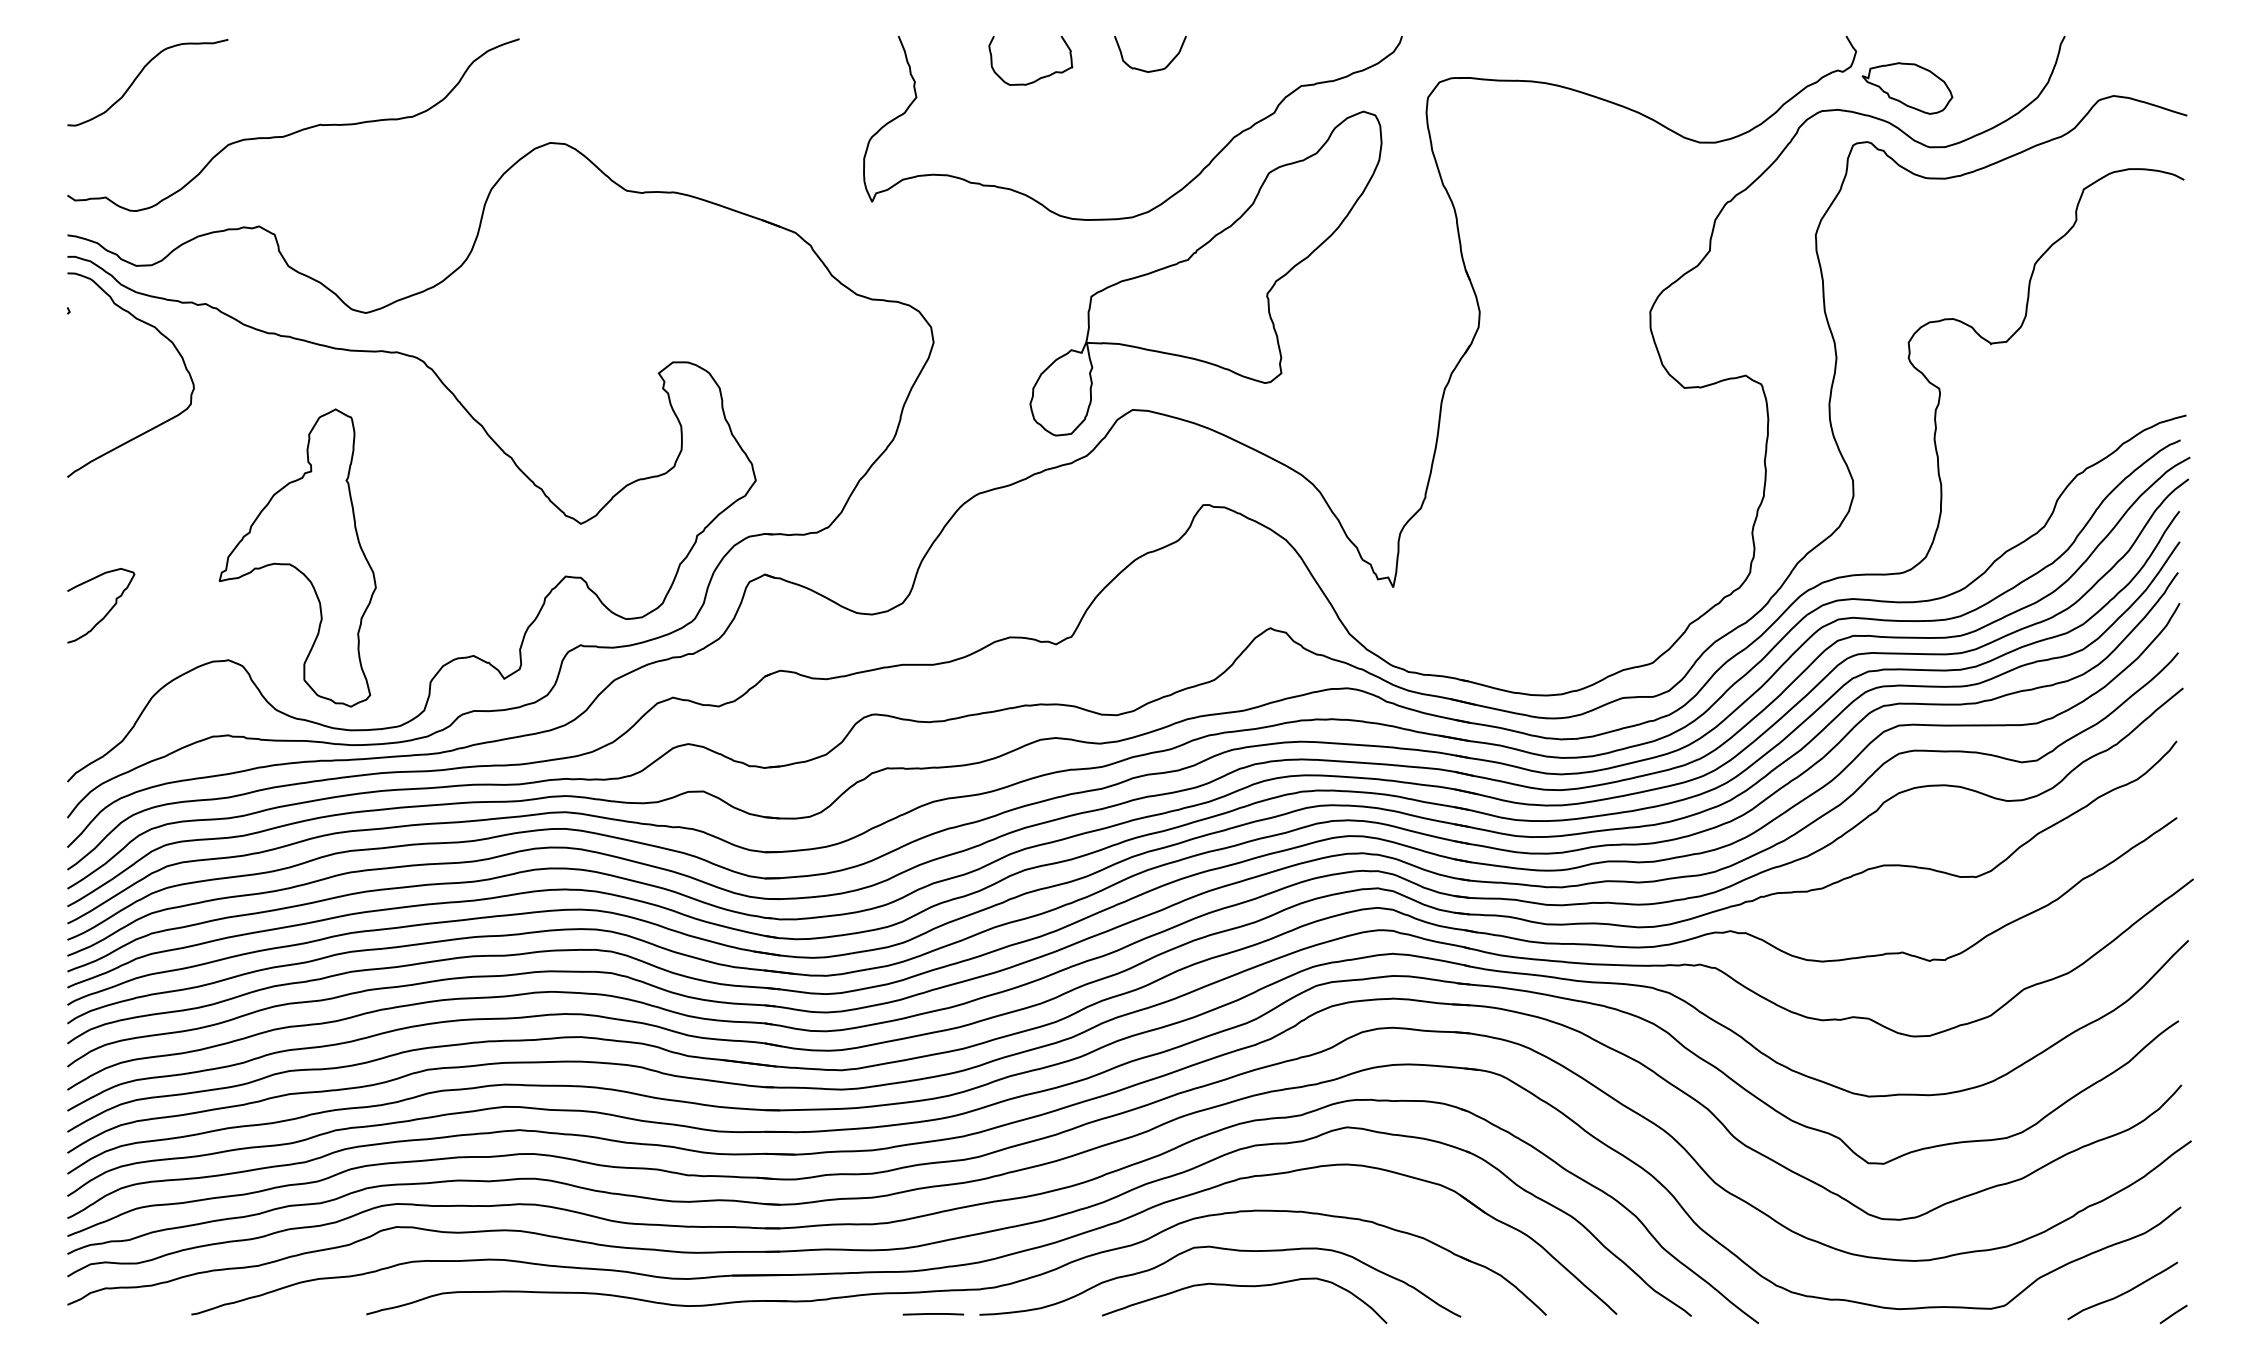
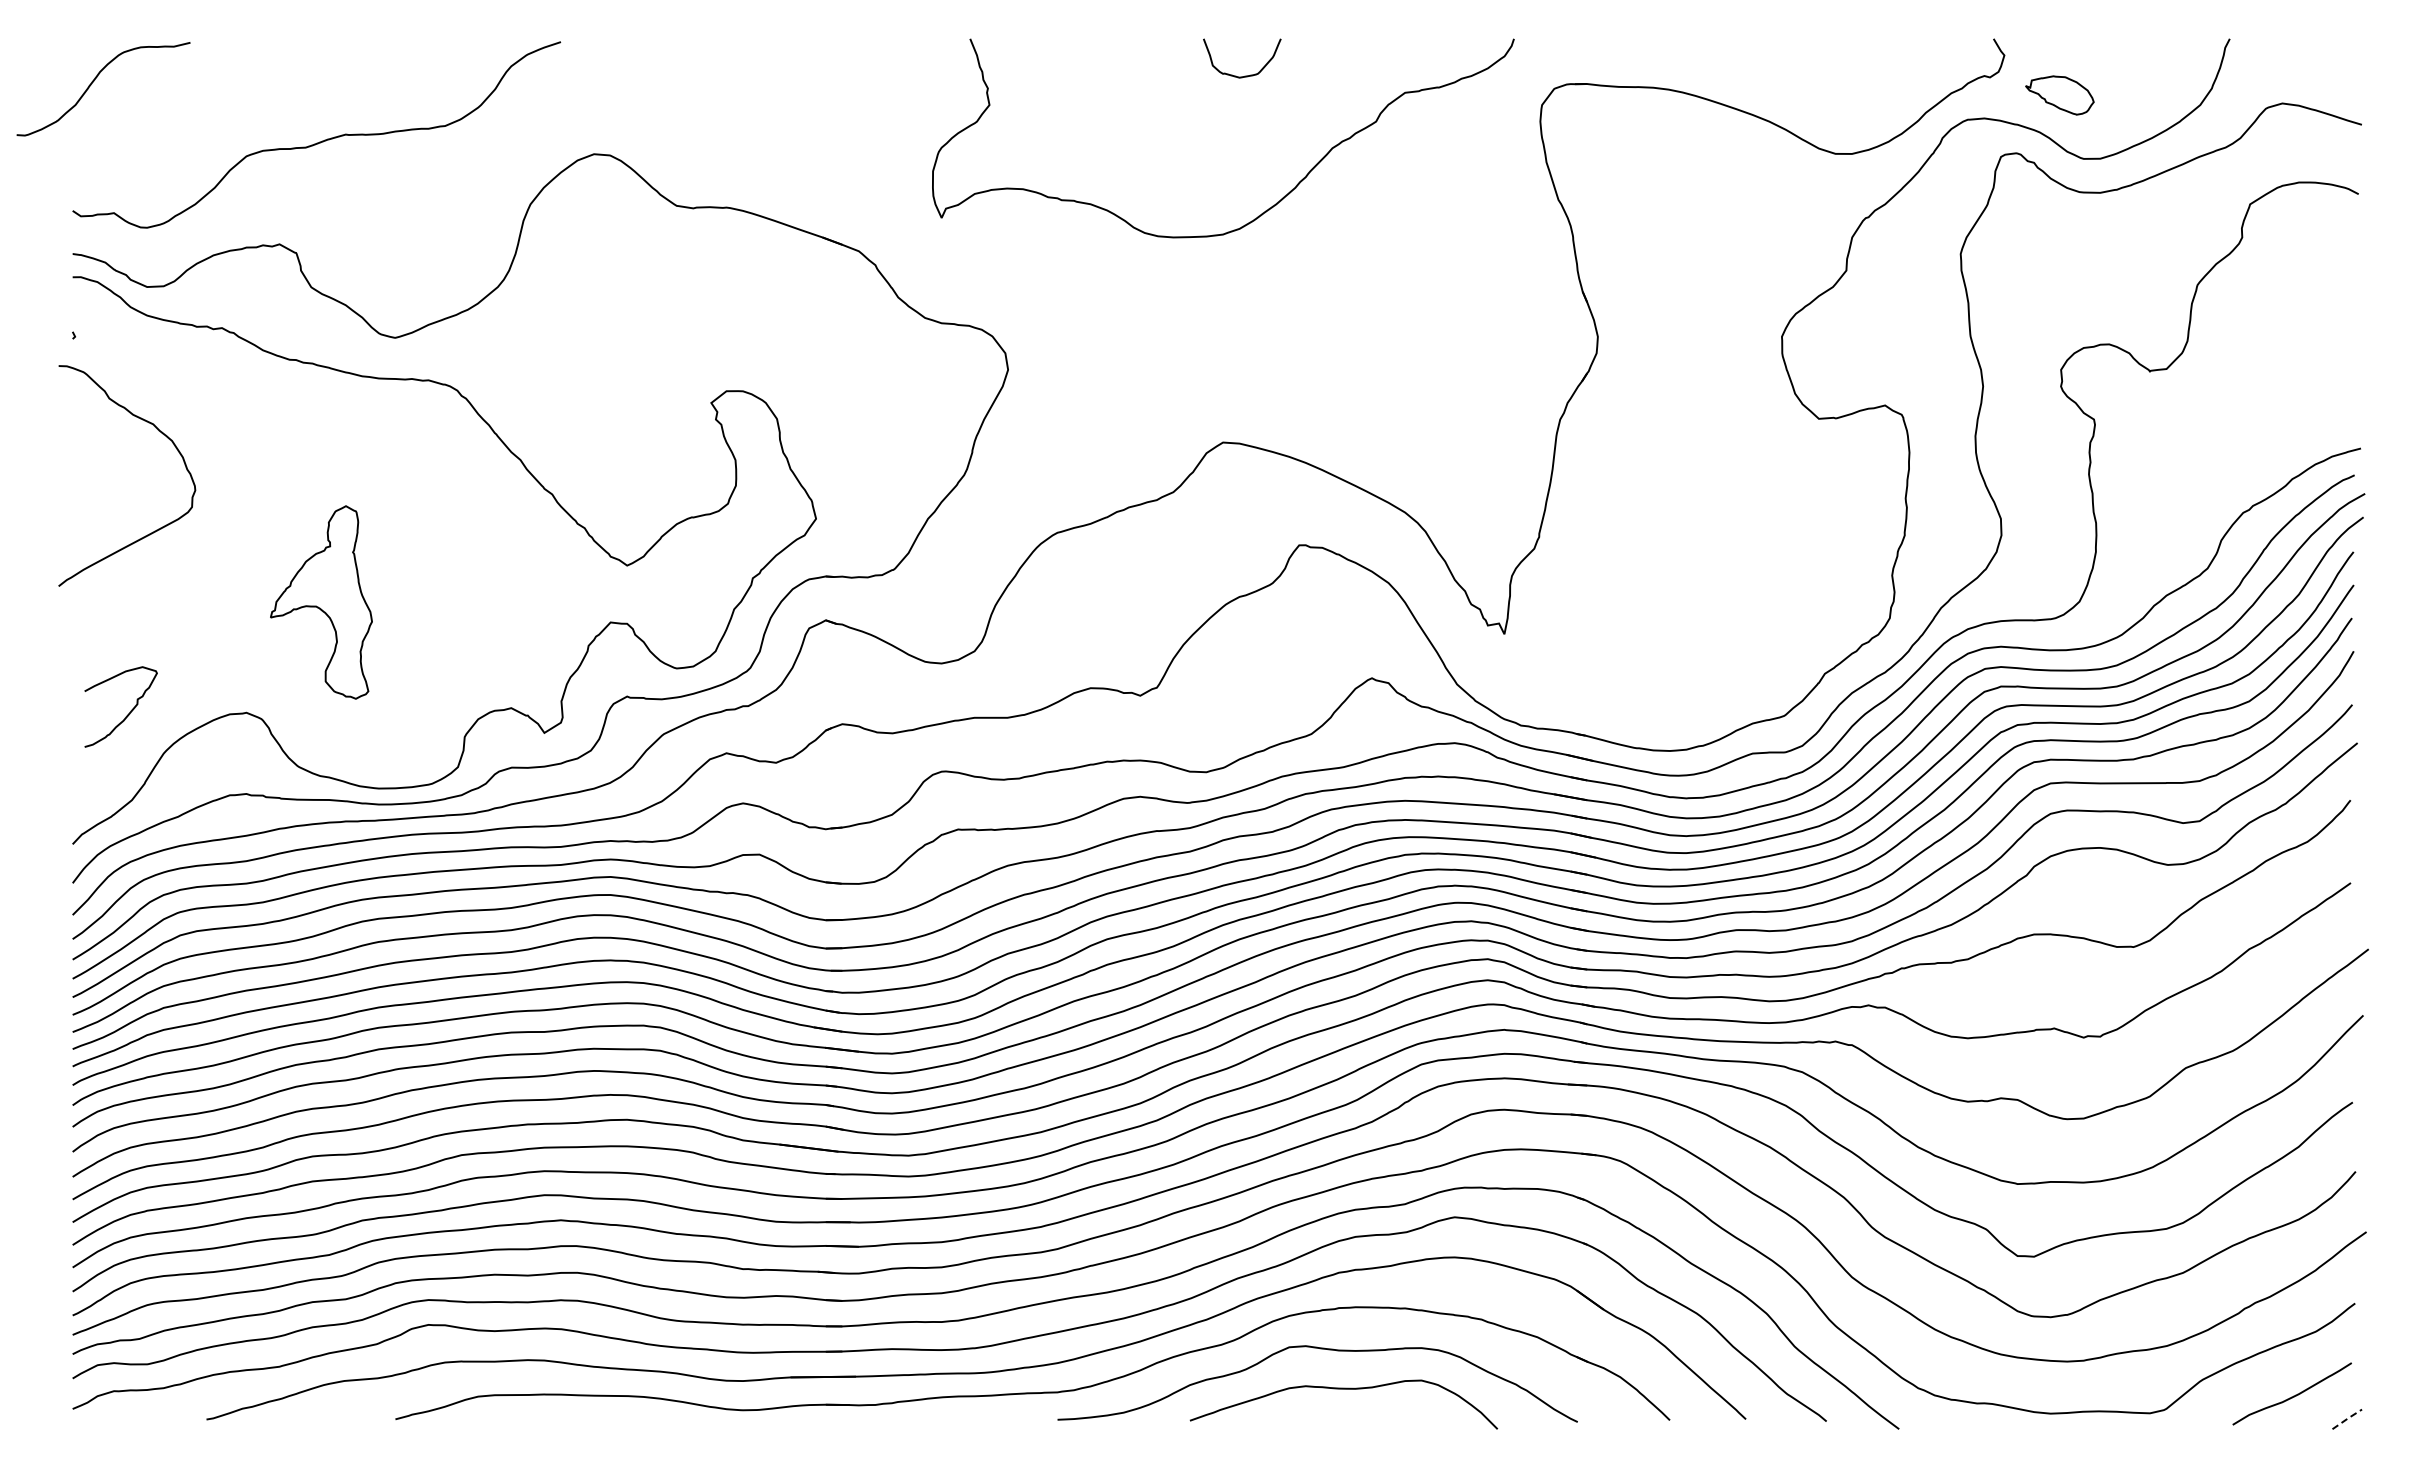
curve: (139, 75) -> (94, 81), moved
curve: (1039, 77) -> (1122, 83), removed
part: (1907, 88) -> (2059, 95), size x0.7
part: (1205, 273) -> (1301, 295), removed
curve: (163, 336) -> (162, 434), moved
part: (297, 558) -> (321, 602), size x0.6
curve: (108, 611) -> (128, 713), moved
line: (933, 1313) -> (1007, 1418), removed
line: (2173, 1313) -> (2347, 1418), solid -> dashed

